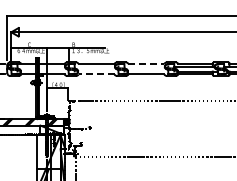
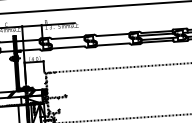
line: (146, 63) -> (112, 34), dashed -> solid
line: (96, 74) -> (68, 47), dashed -> solid

